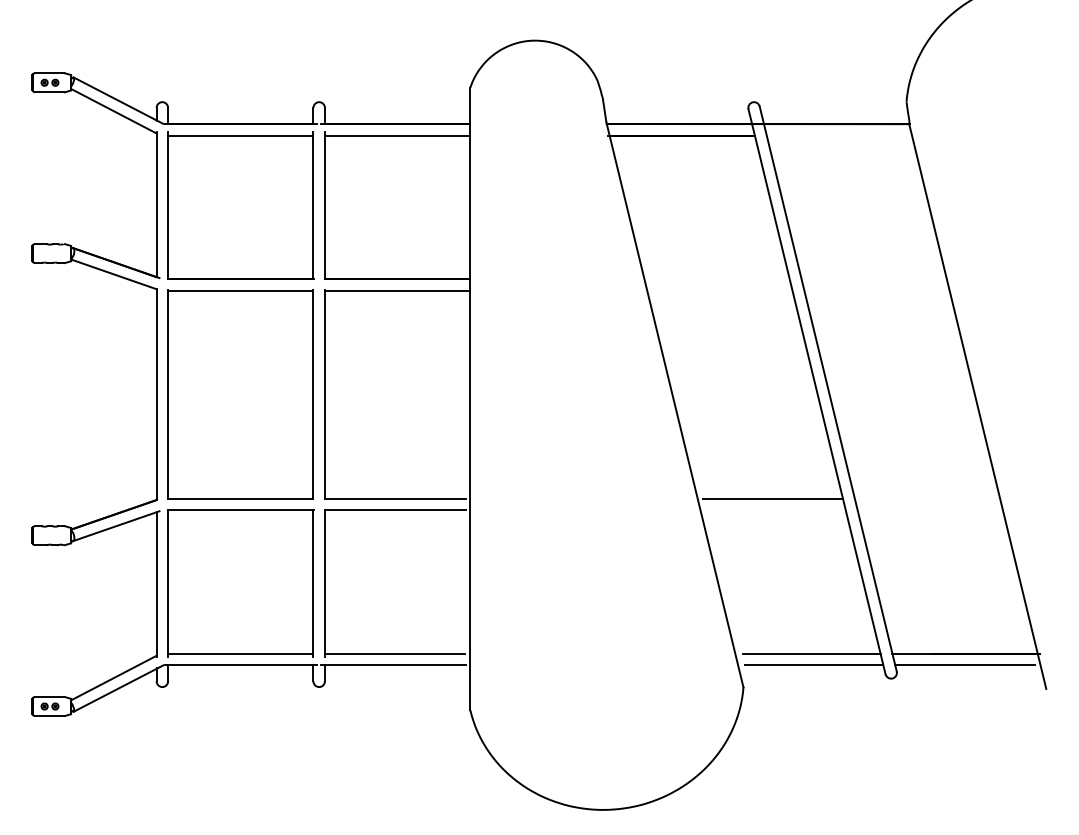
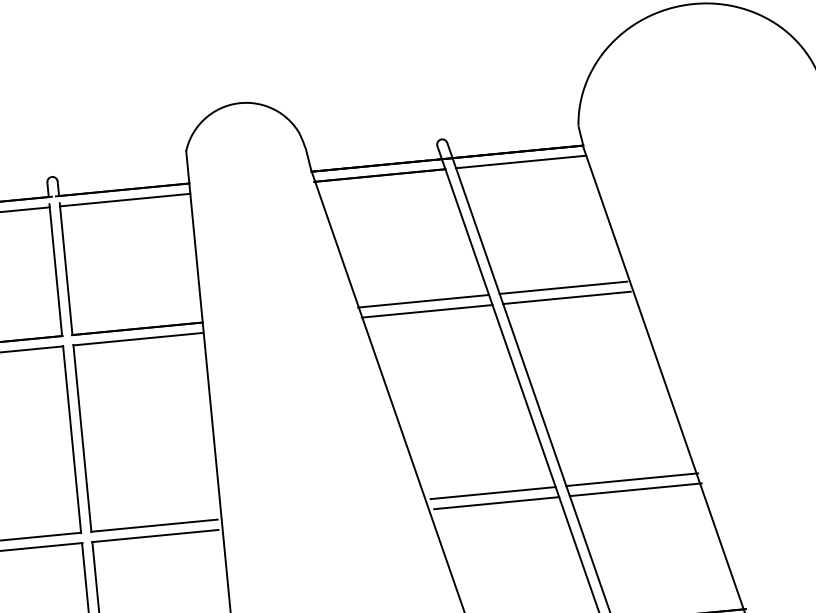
line: (838, 135) -> (520, 161), added
line: (716, 279) -> (423, 301), added
line: (872, 279) -> (563, 288), added
line: (719, 290) -> (427, 311), added
line: (875, 290) -> (566, 297), added
line: (927, 498) -> (631, 479), added
line: (775, 510) -> (496, 503), added
line: (930, 510) -> (635, 490), added

